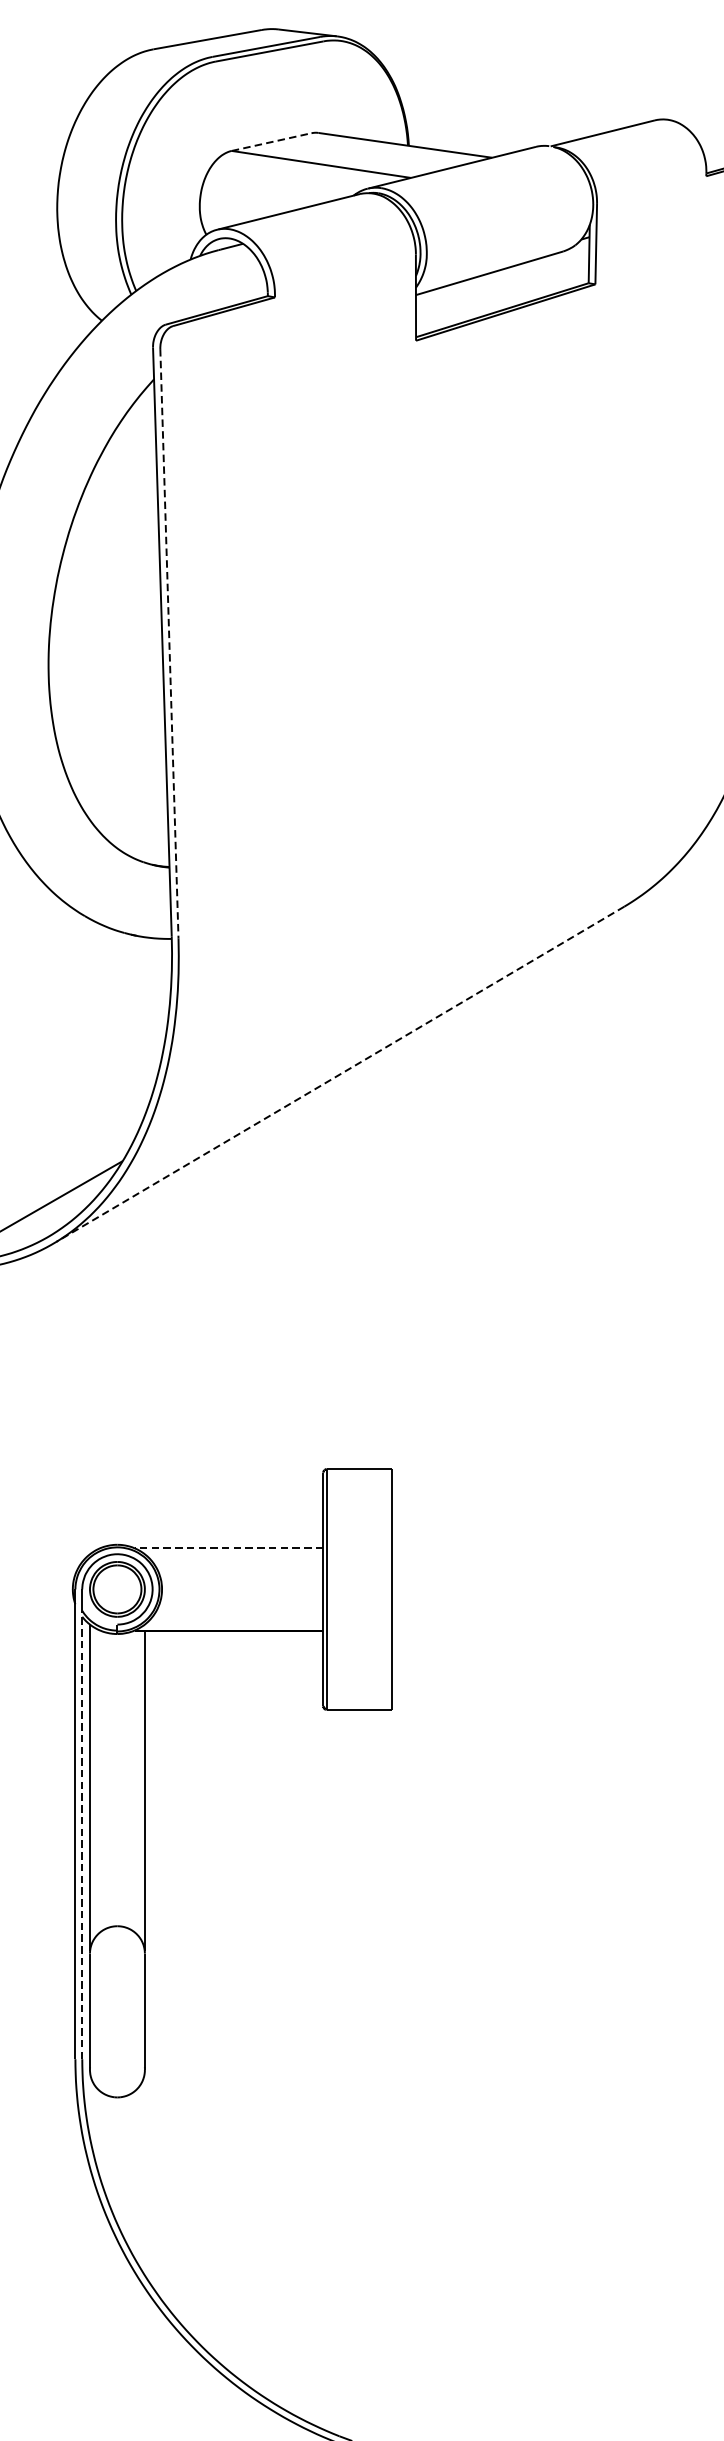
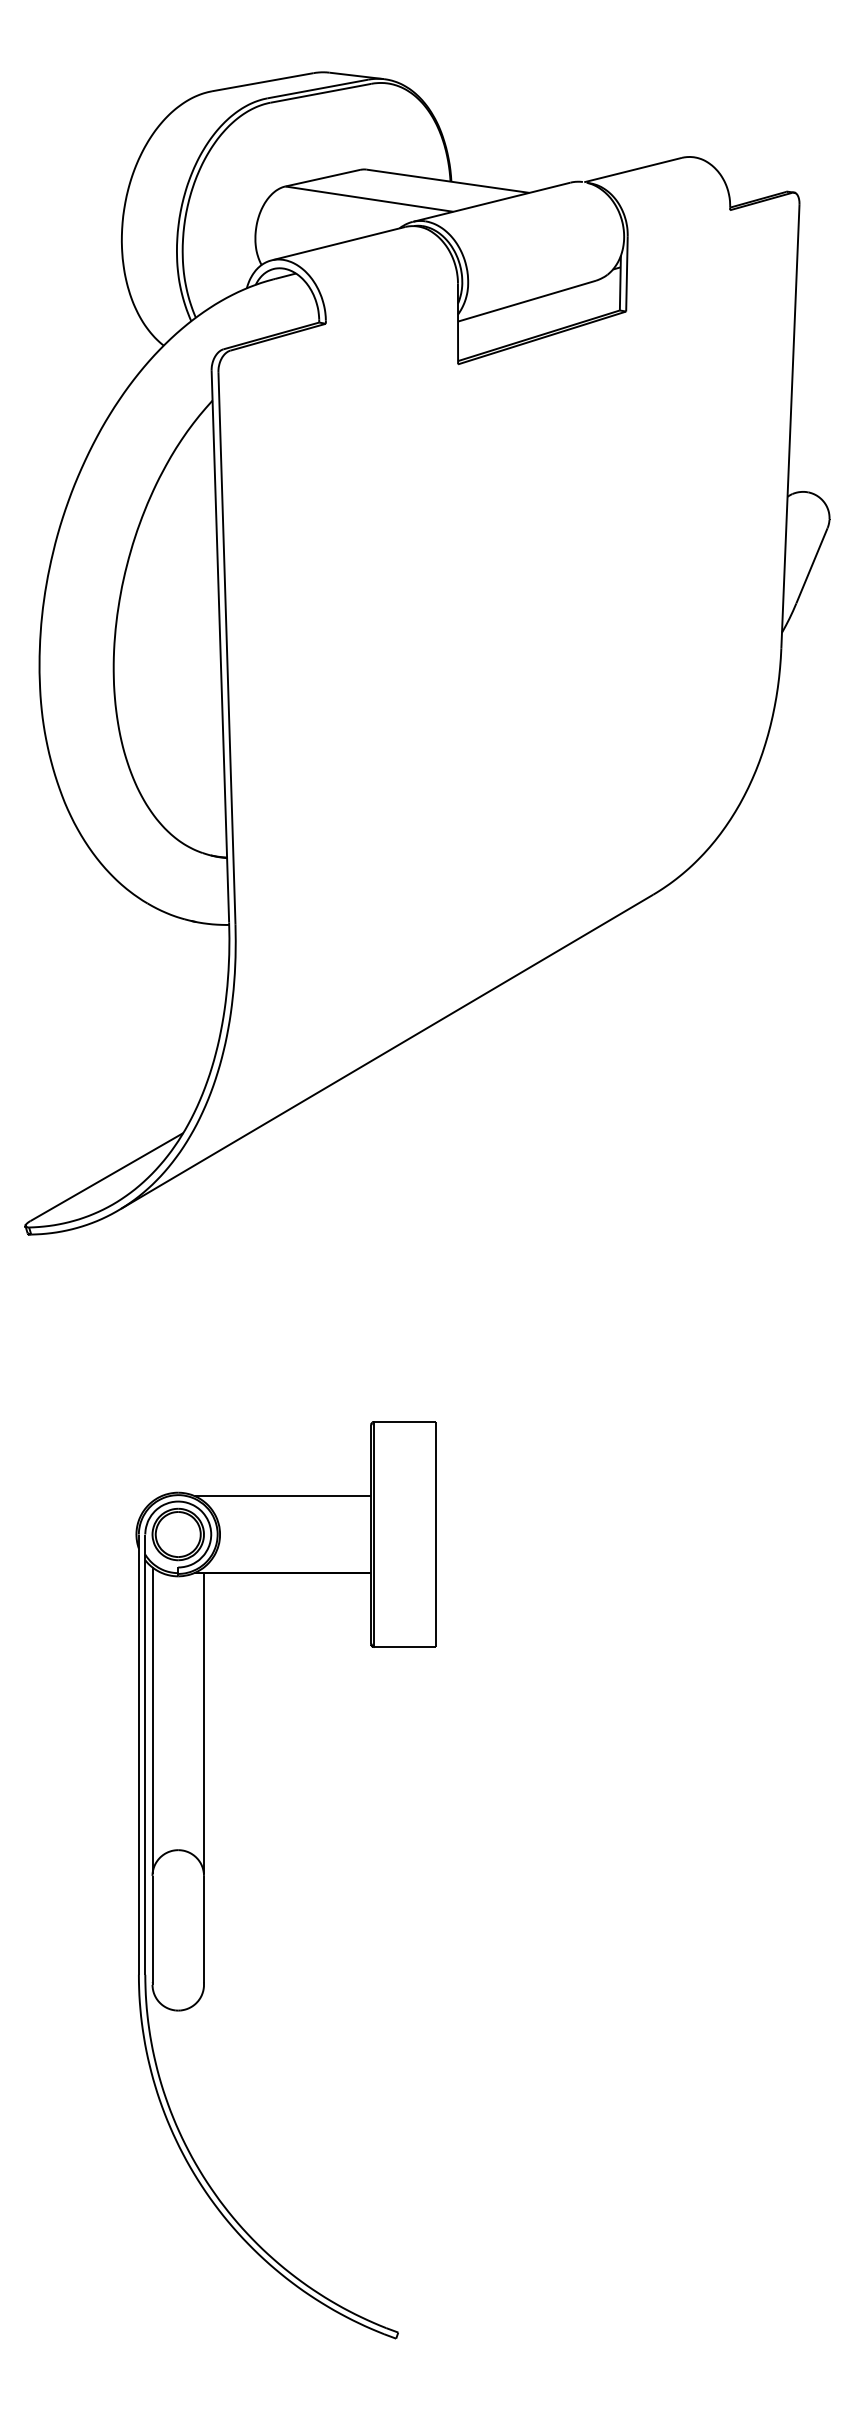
line: (272, 142) -> (323, 178), dashed -> solid
line: (168, 643) -> (226, 648), dashed -> solid
line: (340, 1073) -> (387, 1051), dashed -> solid
line: (228, 1547) -> (282, 1495), dashed -> solid
line: (82, 1831) -> (145, 1761), dashed -> solid

